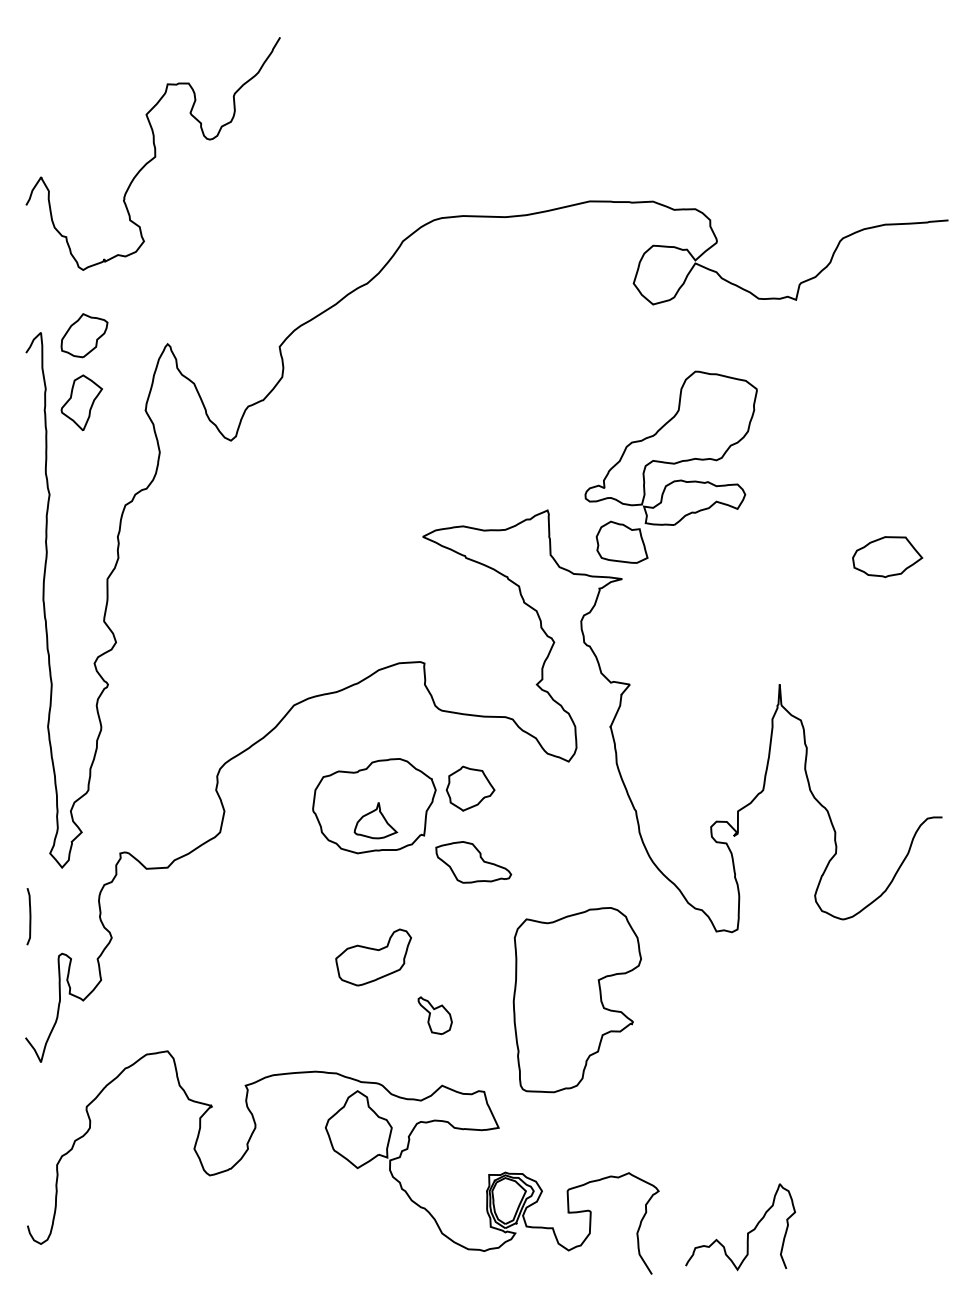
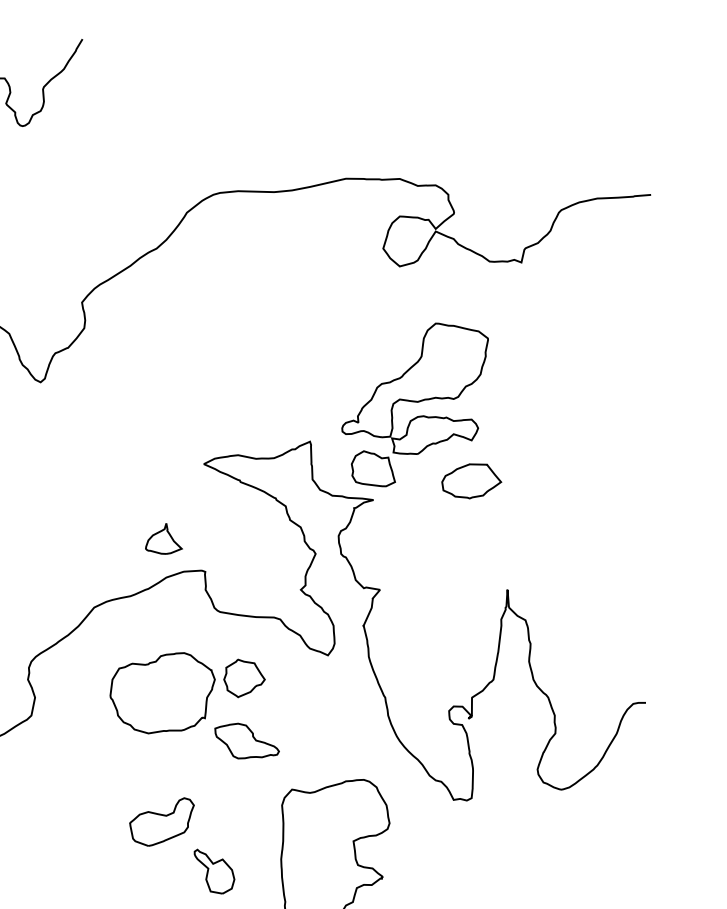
part: (887, 557) -> (471, 481), moved
part: (375, 820) -> (163, 538), moved
part: (434, 1015) -> (213, 871), size x1.4

